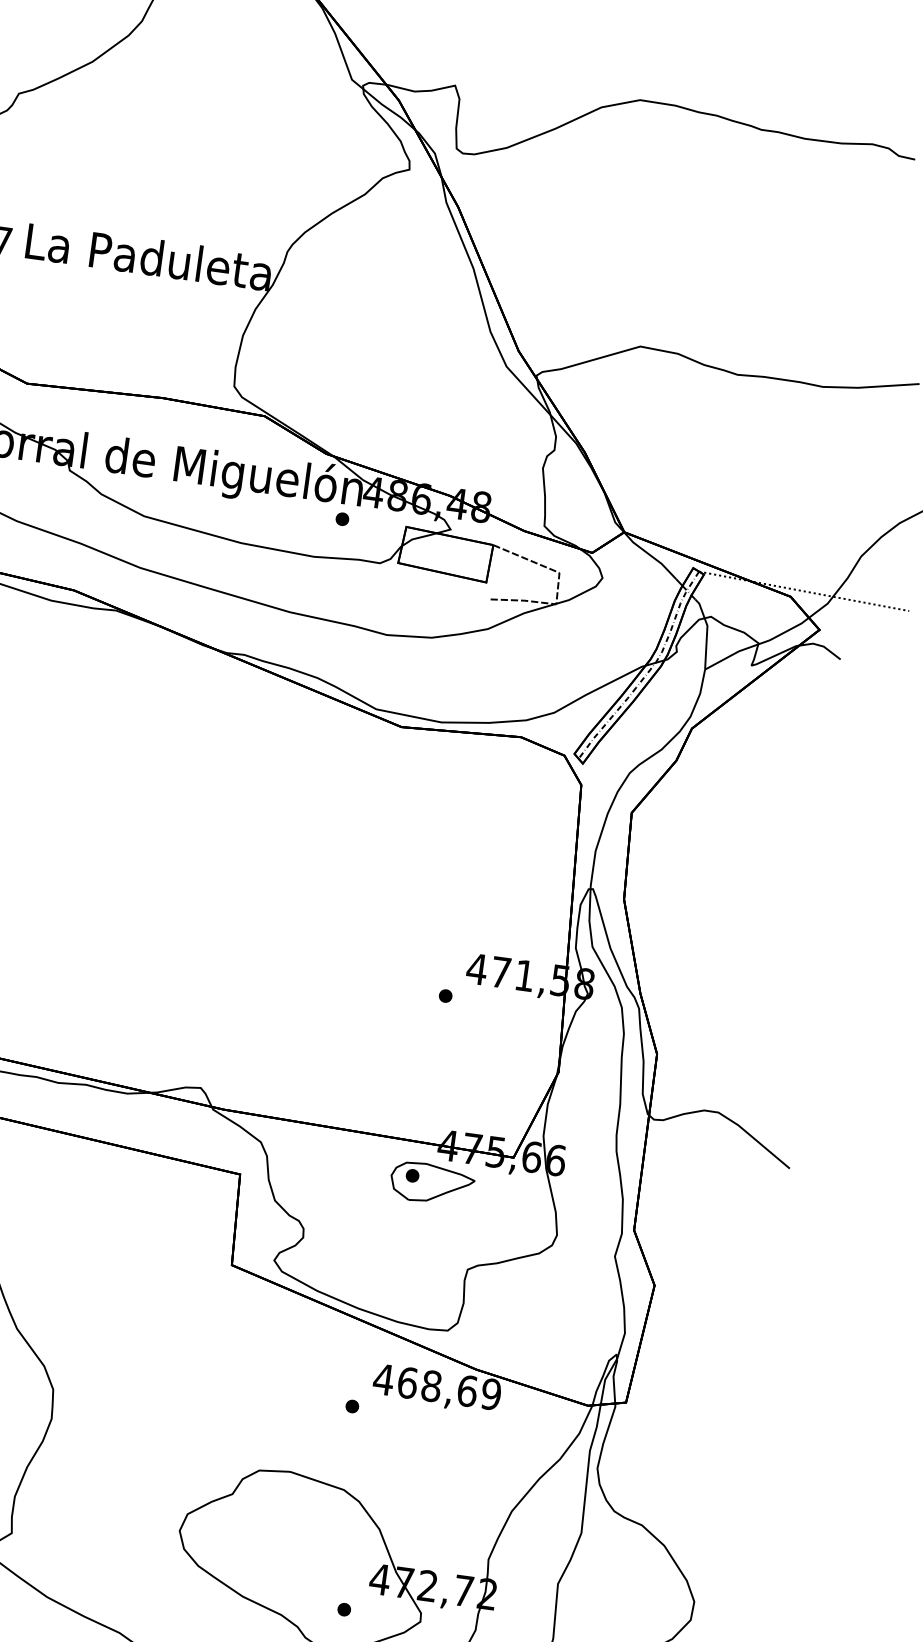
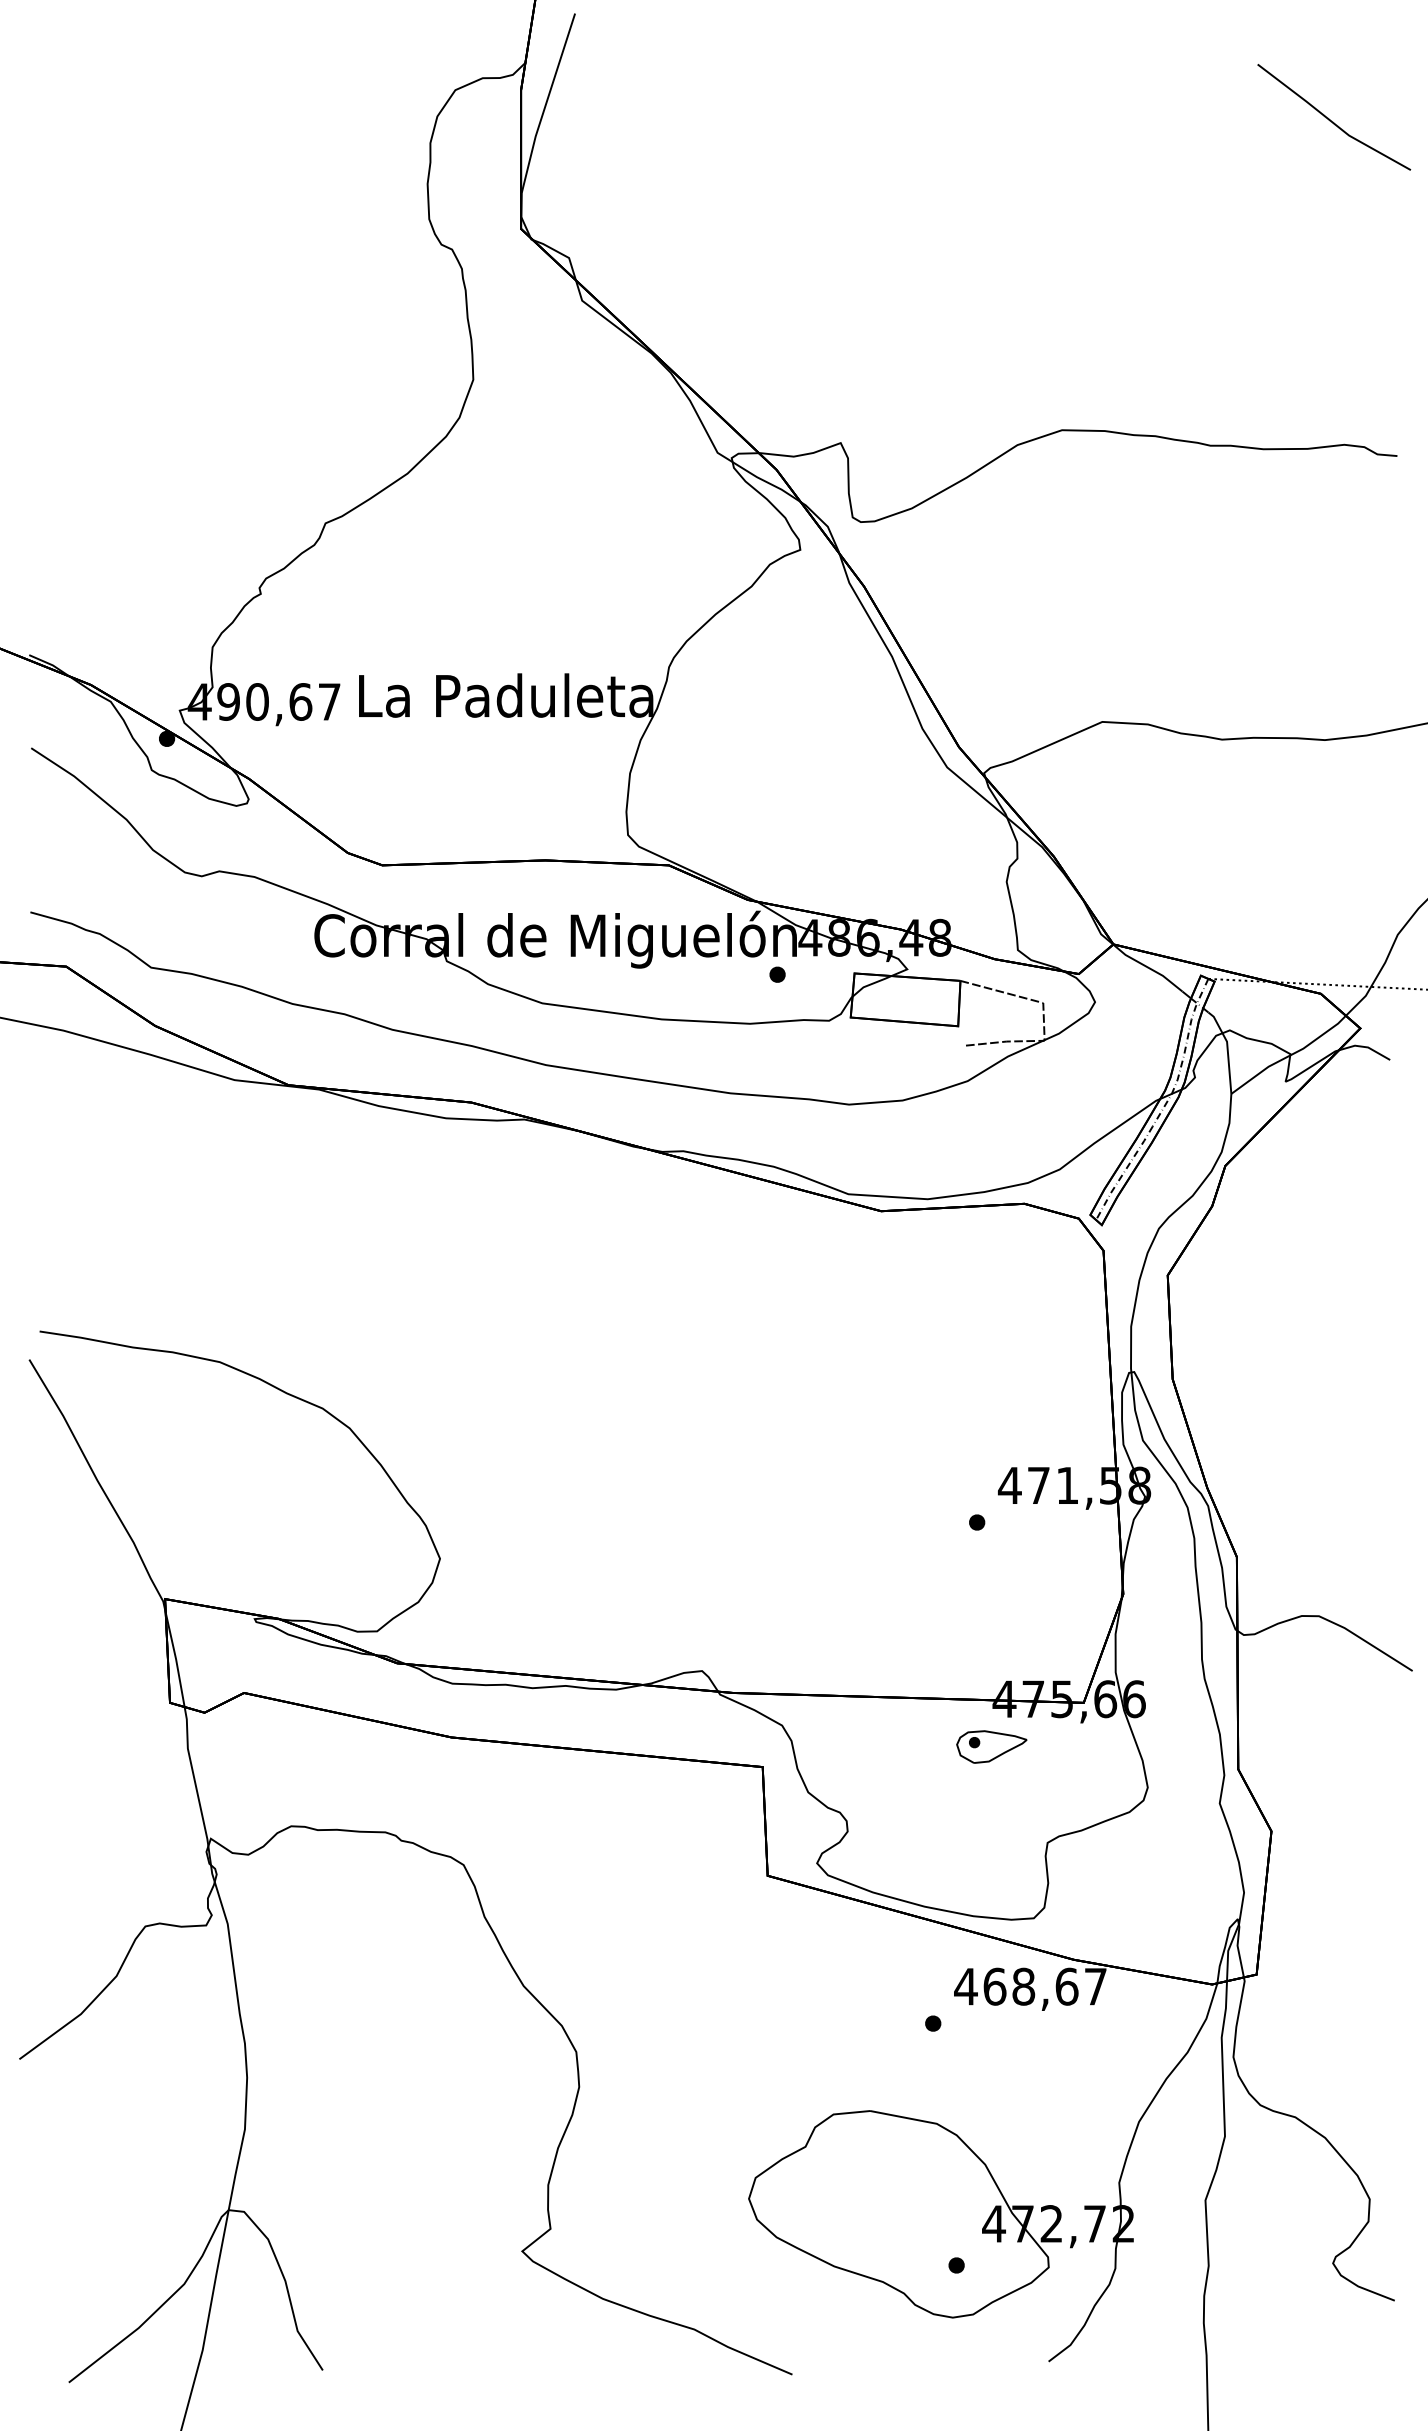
part: (432, 1183) -> (991, 1746), size x0.7
text: (491, 1394) -> (1095, 1986), 468,69 -> 468,67

